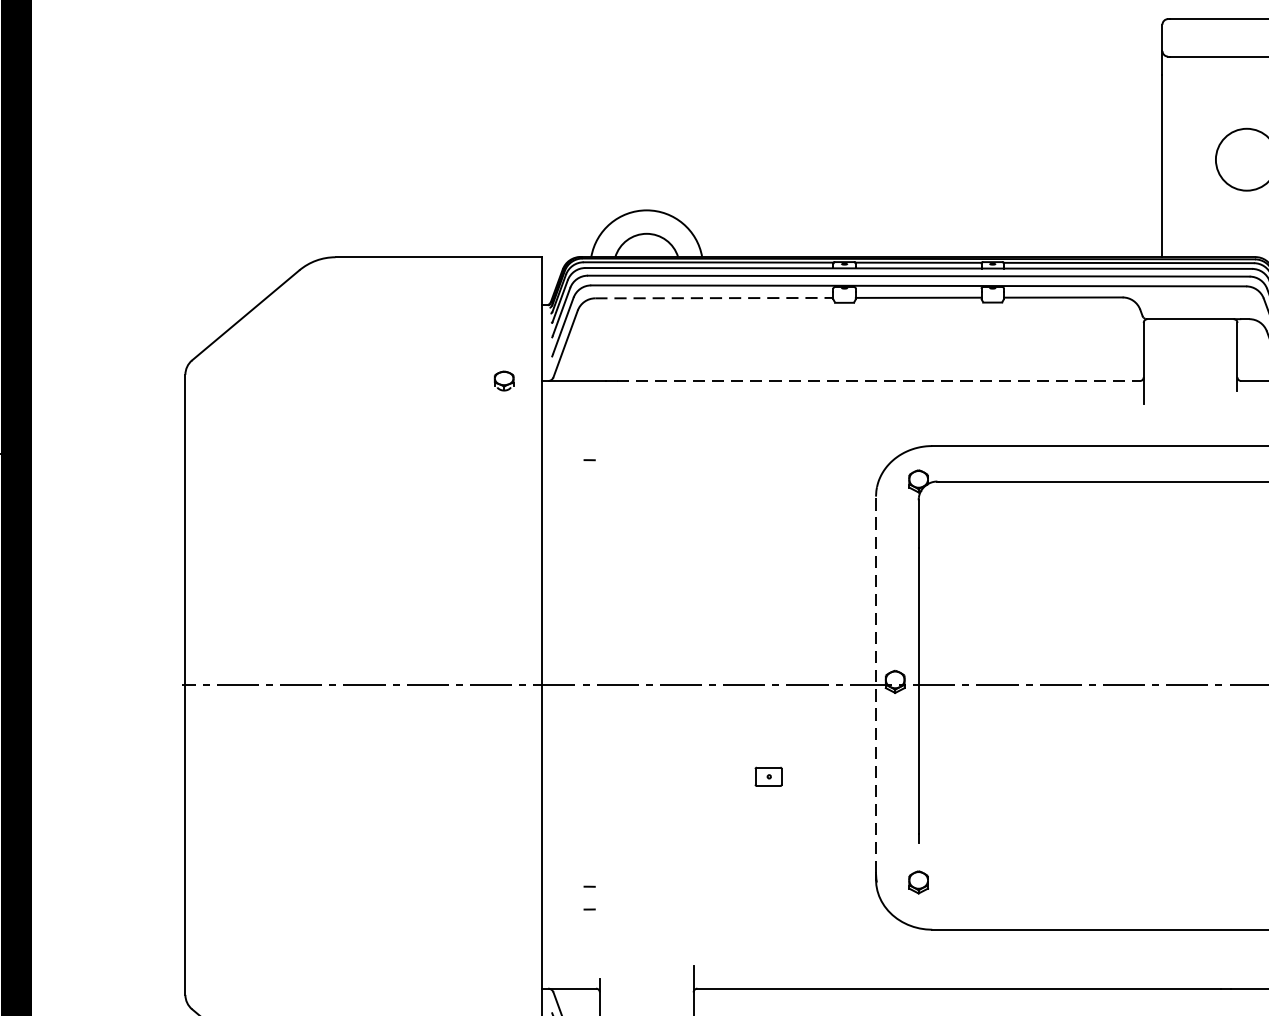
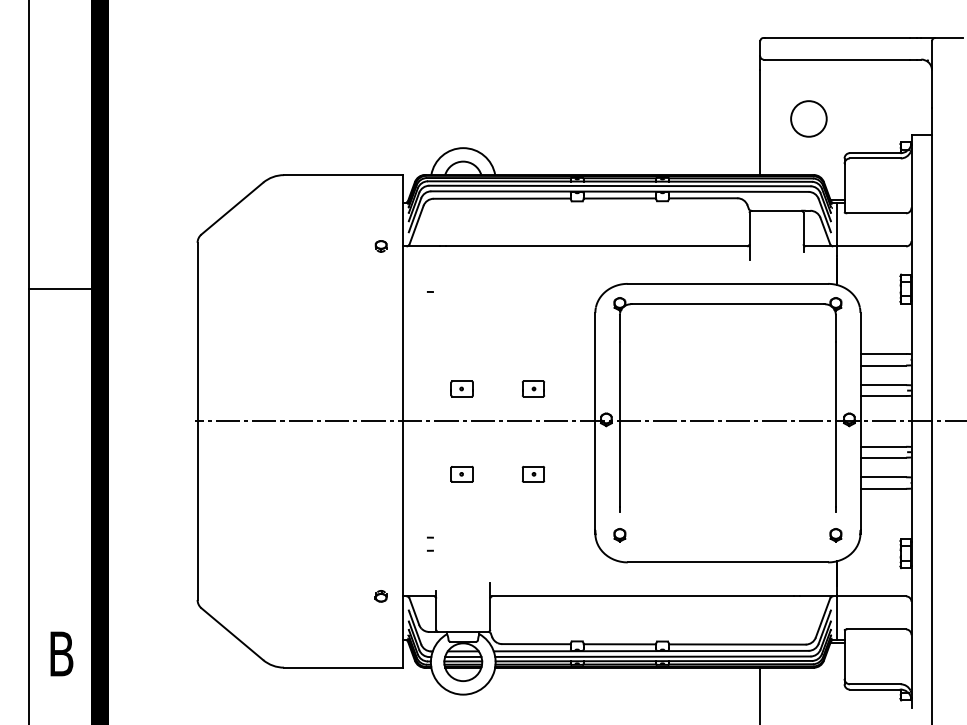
line: (714, 297) -> (502, 198), dashed -> solid
line: (878, 381) -> (596, 246), dashed -> solid
part: (643, 627) -> (461, 388), added
part: (768, 627) -> (533, 388), added
line: (876, 685) -> (595, 421), dashed -> solid
part: (643, 777) -> (461, 474), added
part: (768, 777) -> (533, 474), size x1.43
part: (502, 988) -> (380, 596), added

